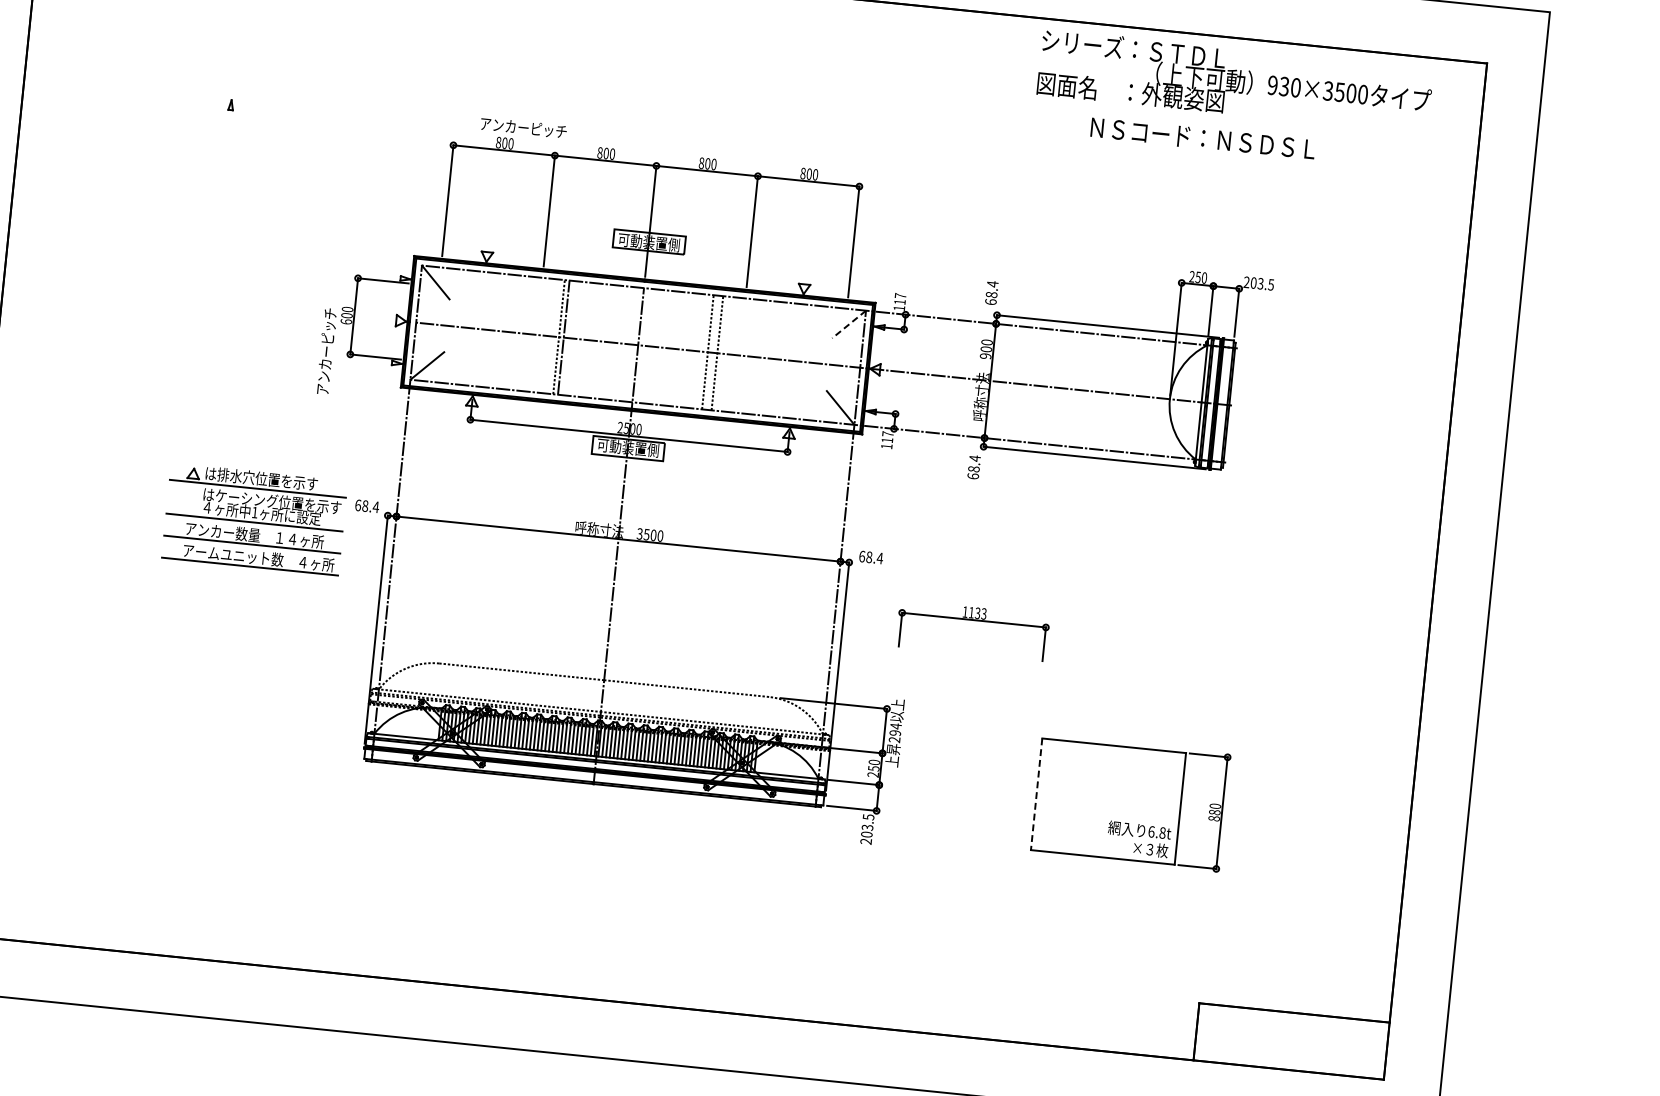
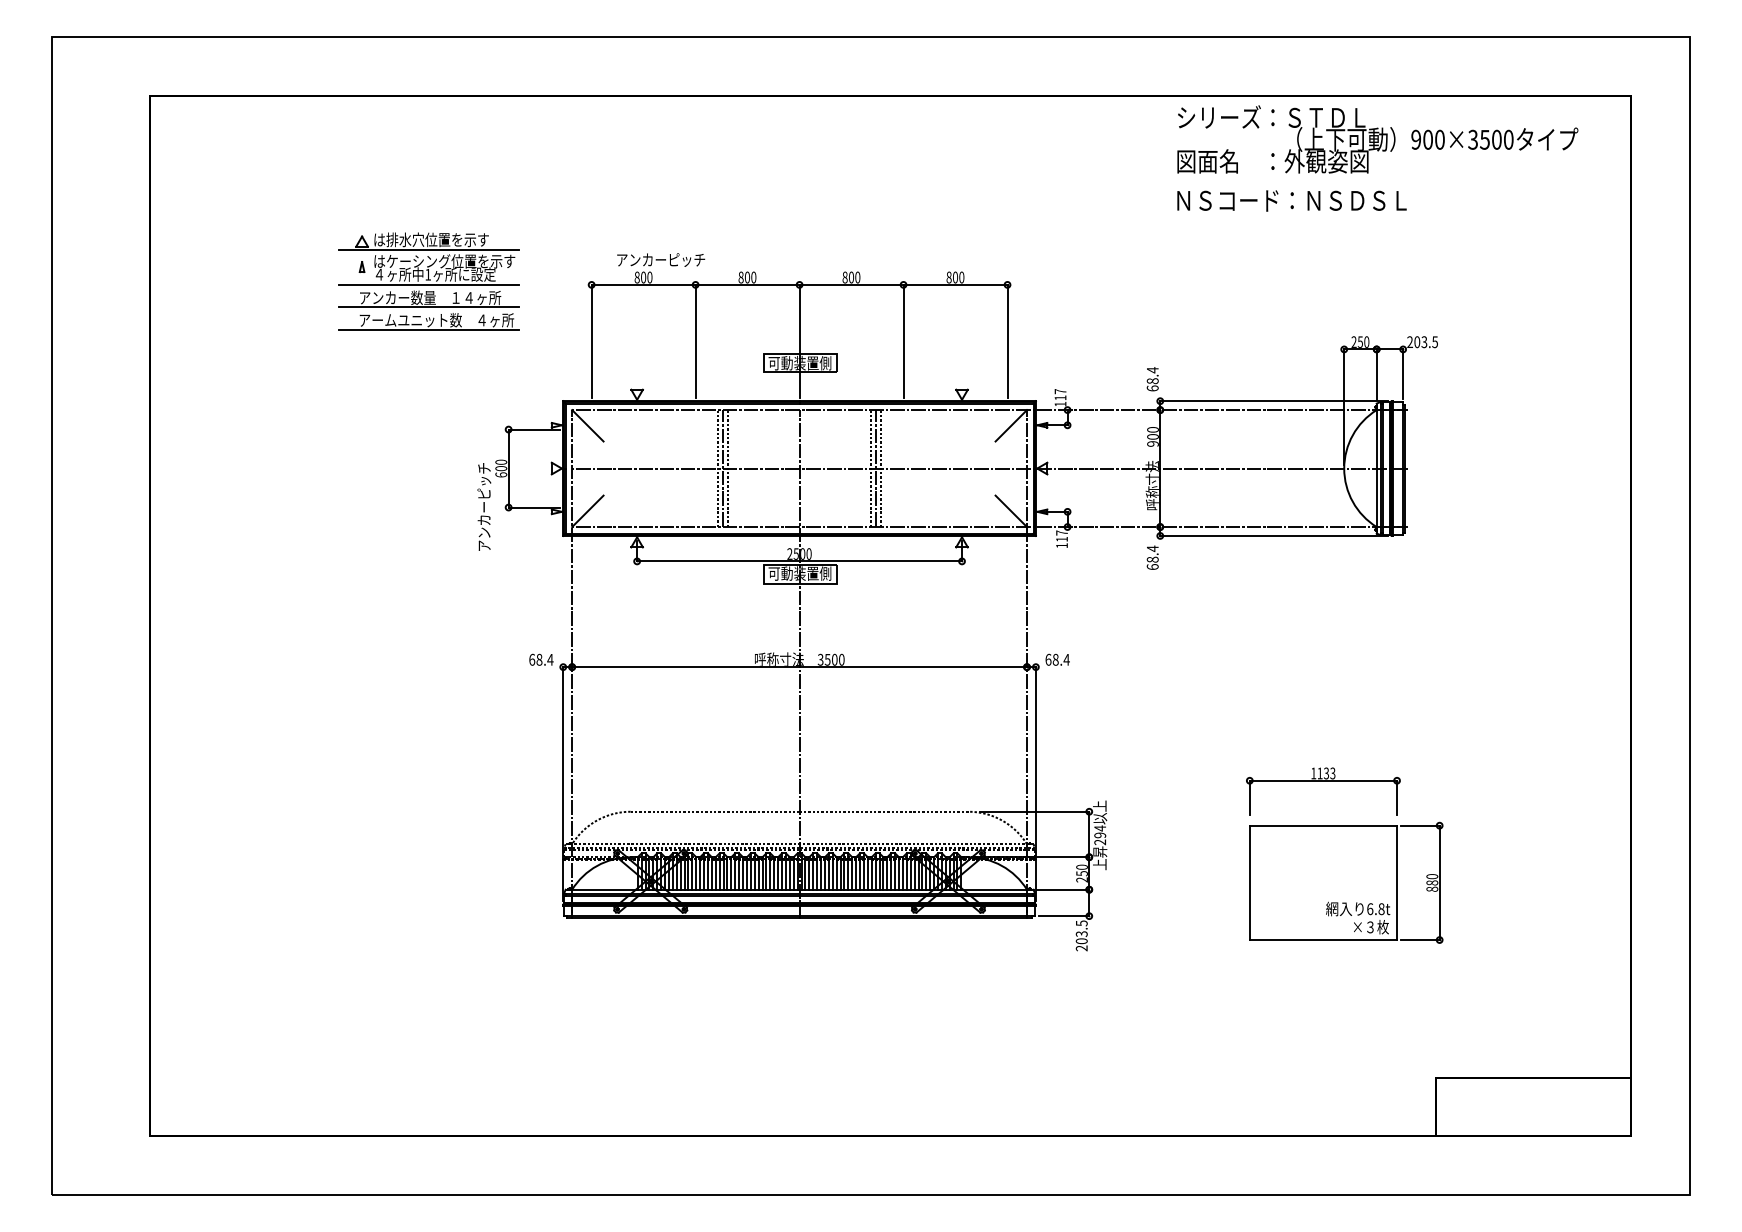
text: (1283, 86) -> (1427, 139), 930×3500 -> 900×3500
text: (1202, 138) -> (1291, 200), moved
line: (848, 325) -> (1010, 426), dashed -> solid
line: (568, 338) -> (728, 468), added
line: (712, 352) -> (875, 468), added
part: (254, 519) -> (428, 281), moved
part: (974, 620) -> (1323, 781), moved
line: (1036, 794) -> (1249, 883), dashed -> solid

